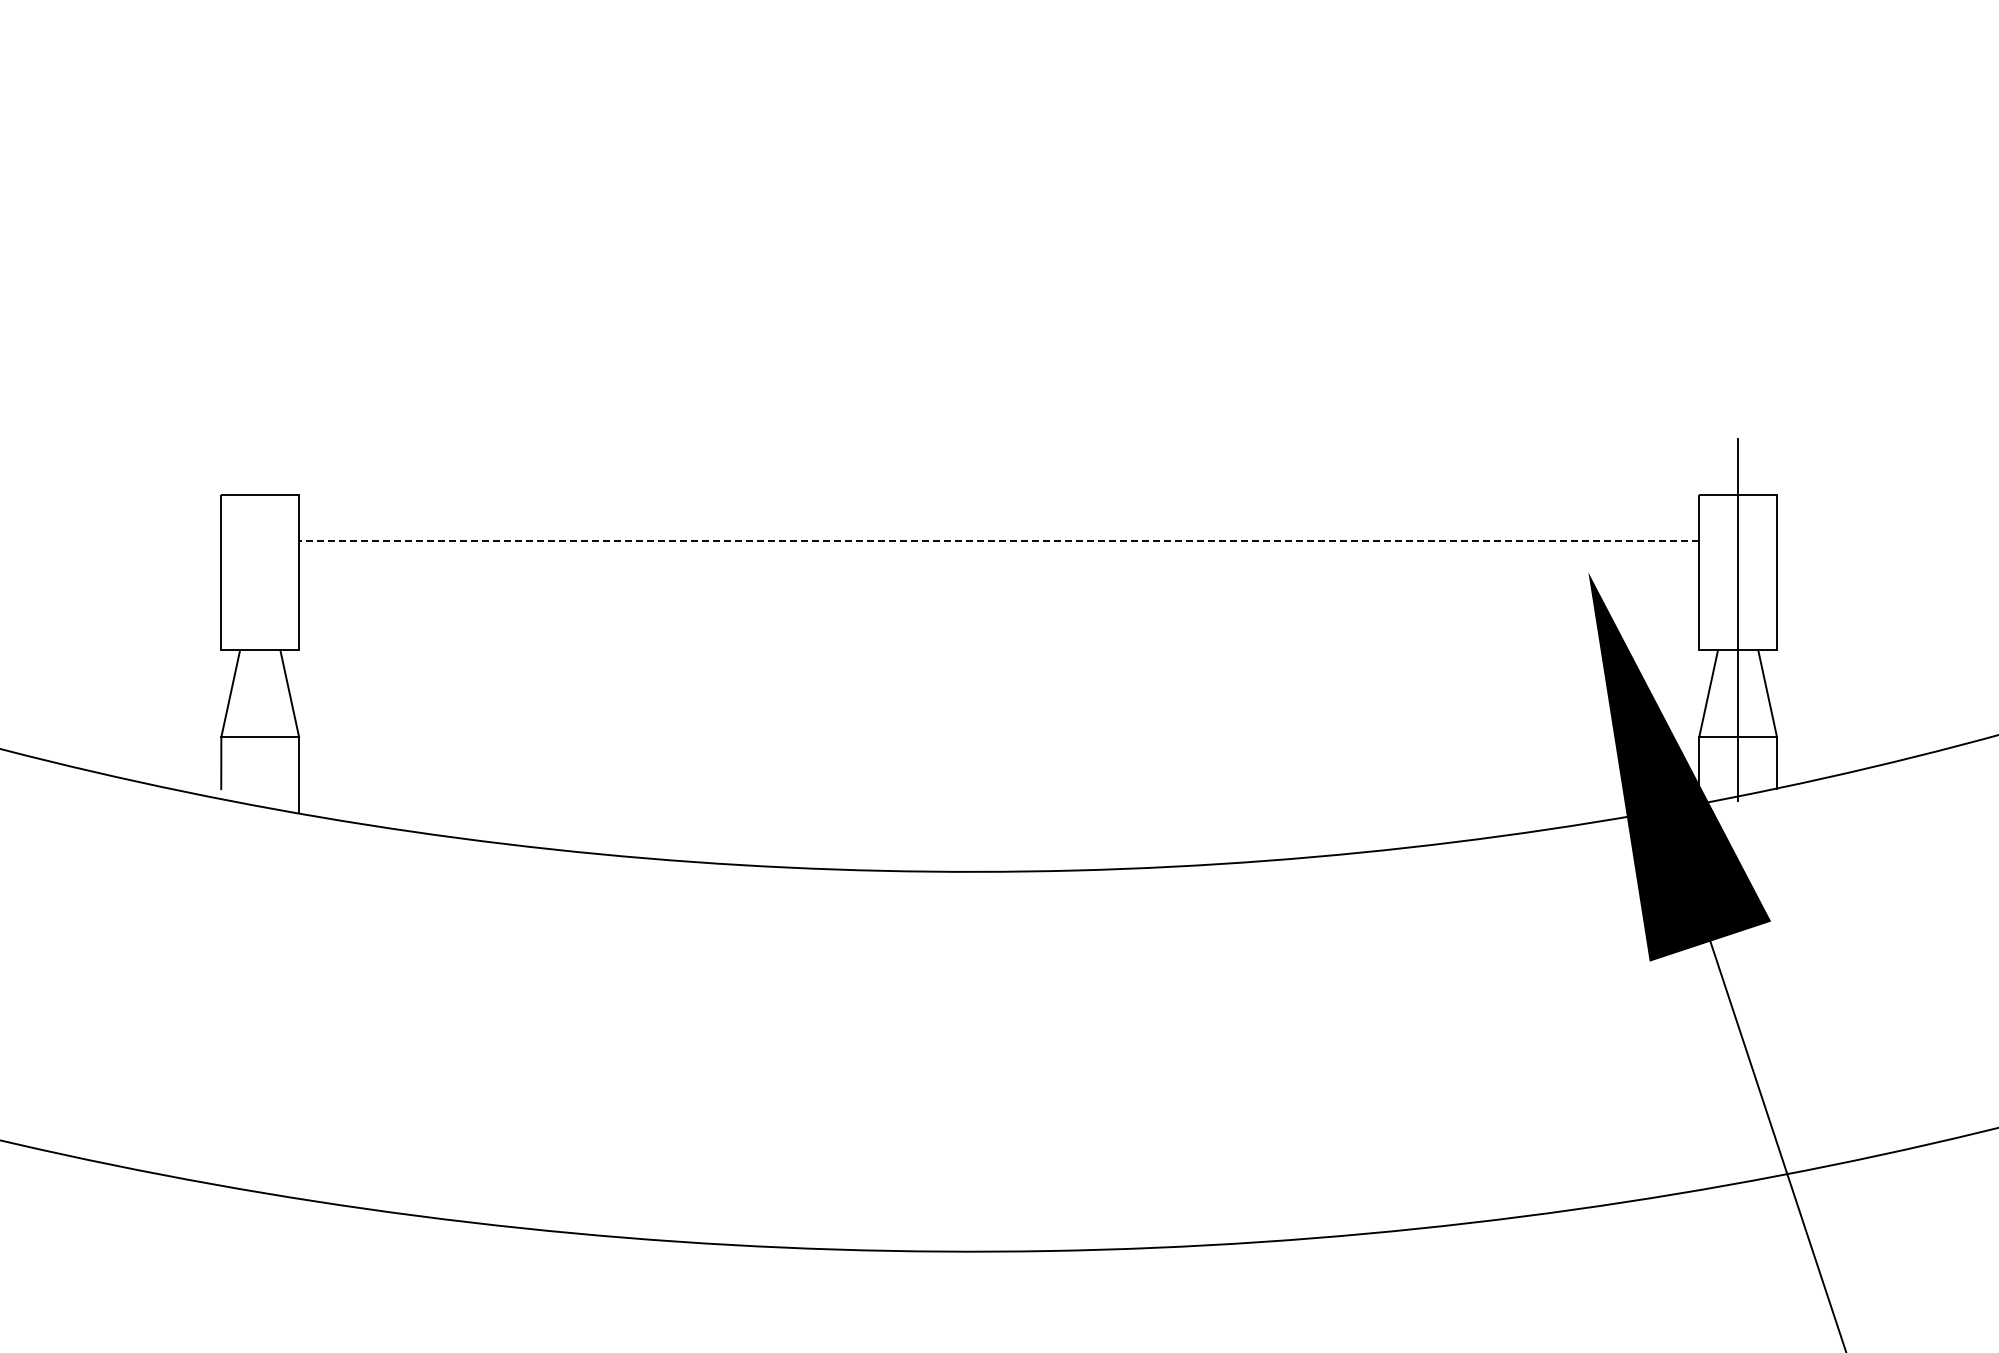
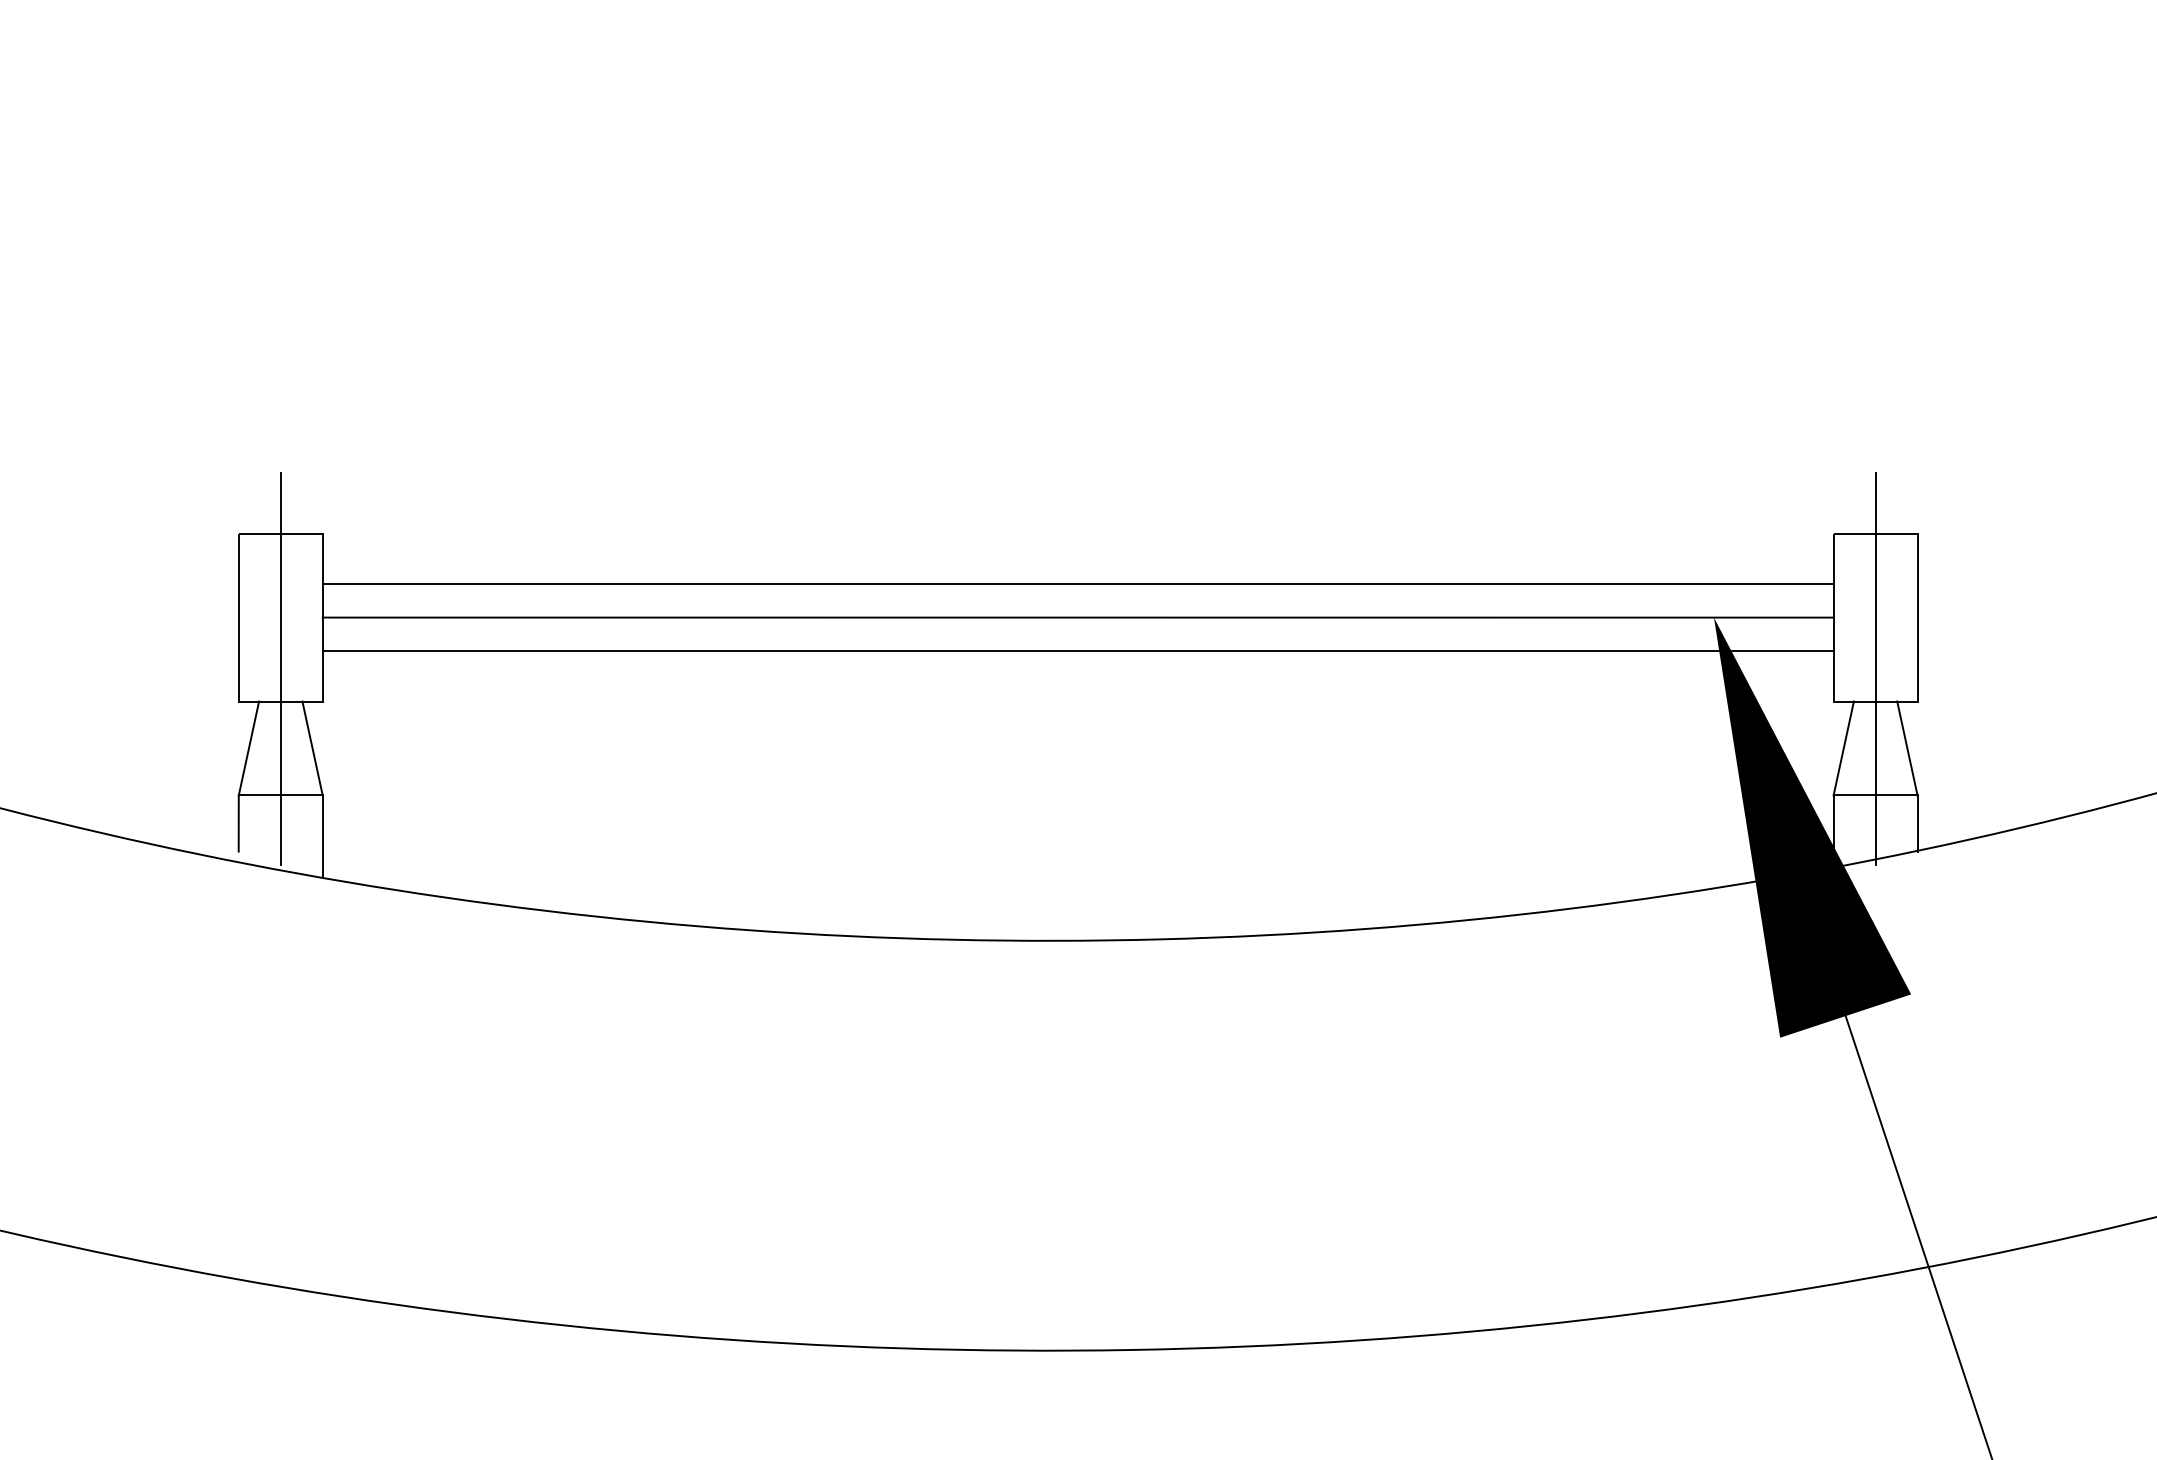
line: (998, 541) -> (1077, 584), dashed -> solid
line: (999, 572) -> (1078, 617), added
line: (999, 603) -> (1078, 651), added
line: (260, 619) -> (281, 668), added

